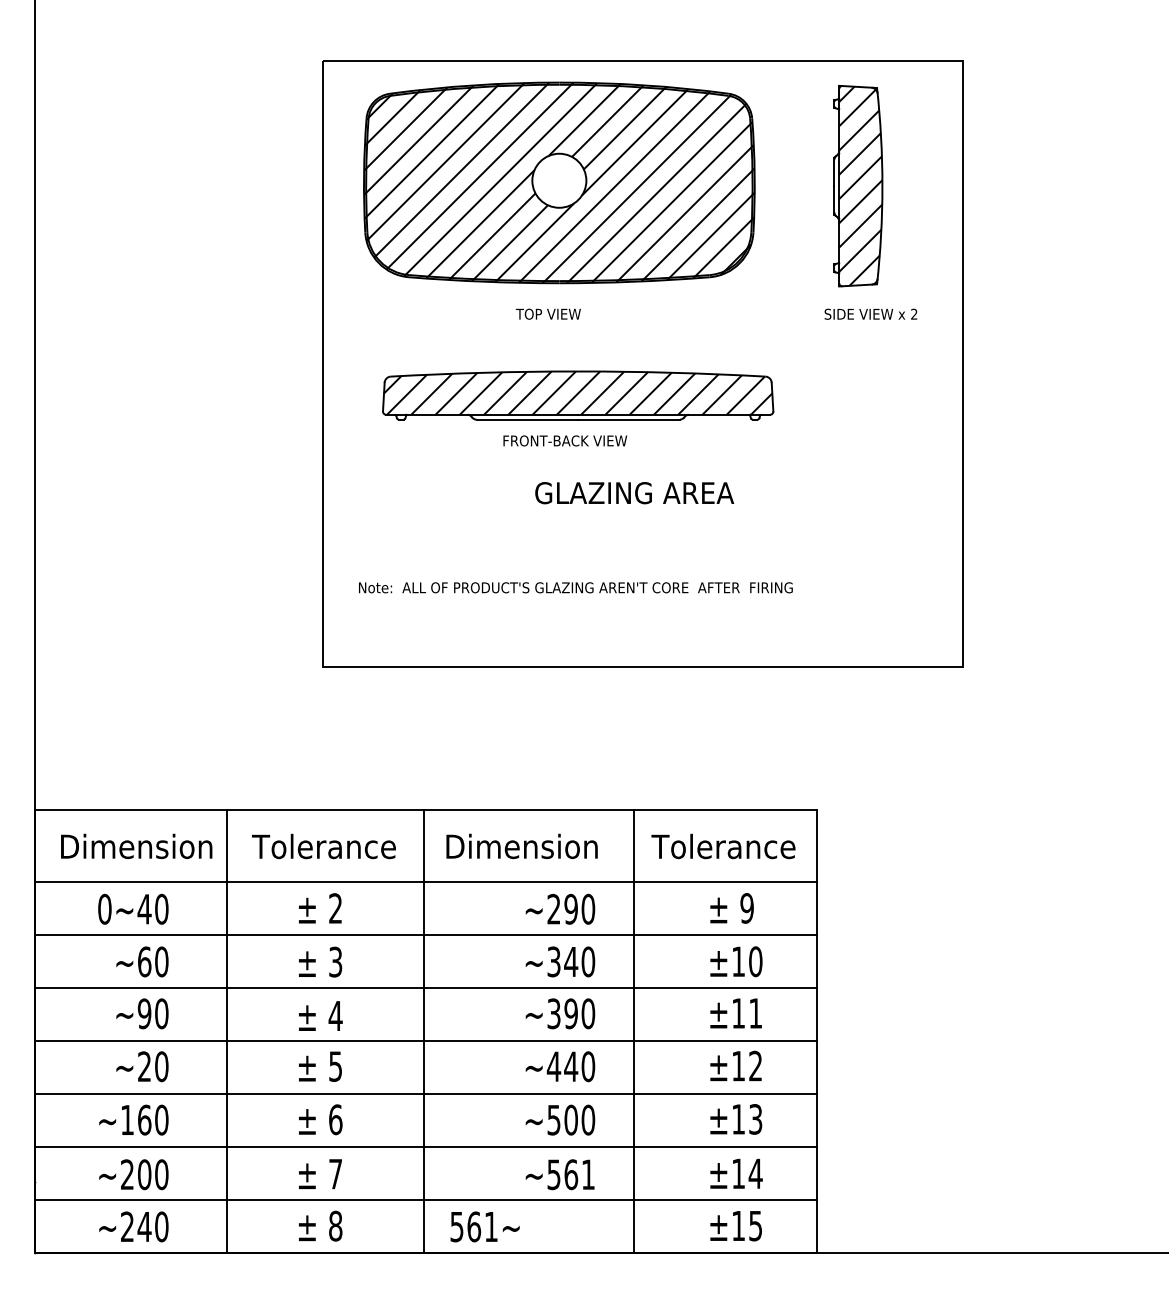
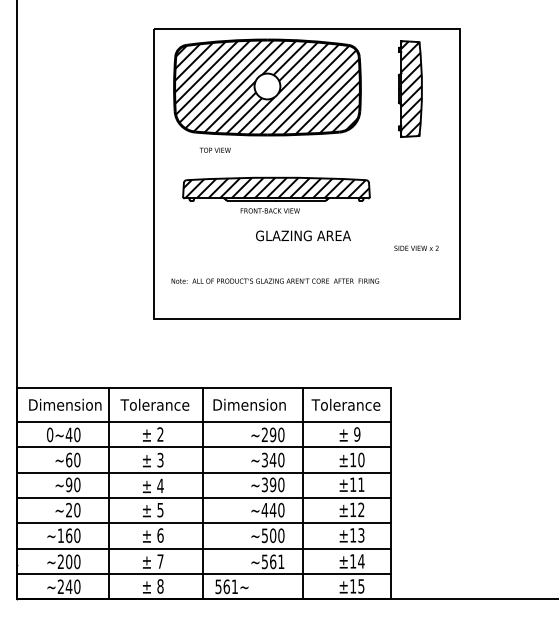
text: (548, 312) -> (215, 149), moved
text: (870, 312) -> (416, 247), moved

